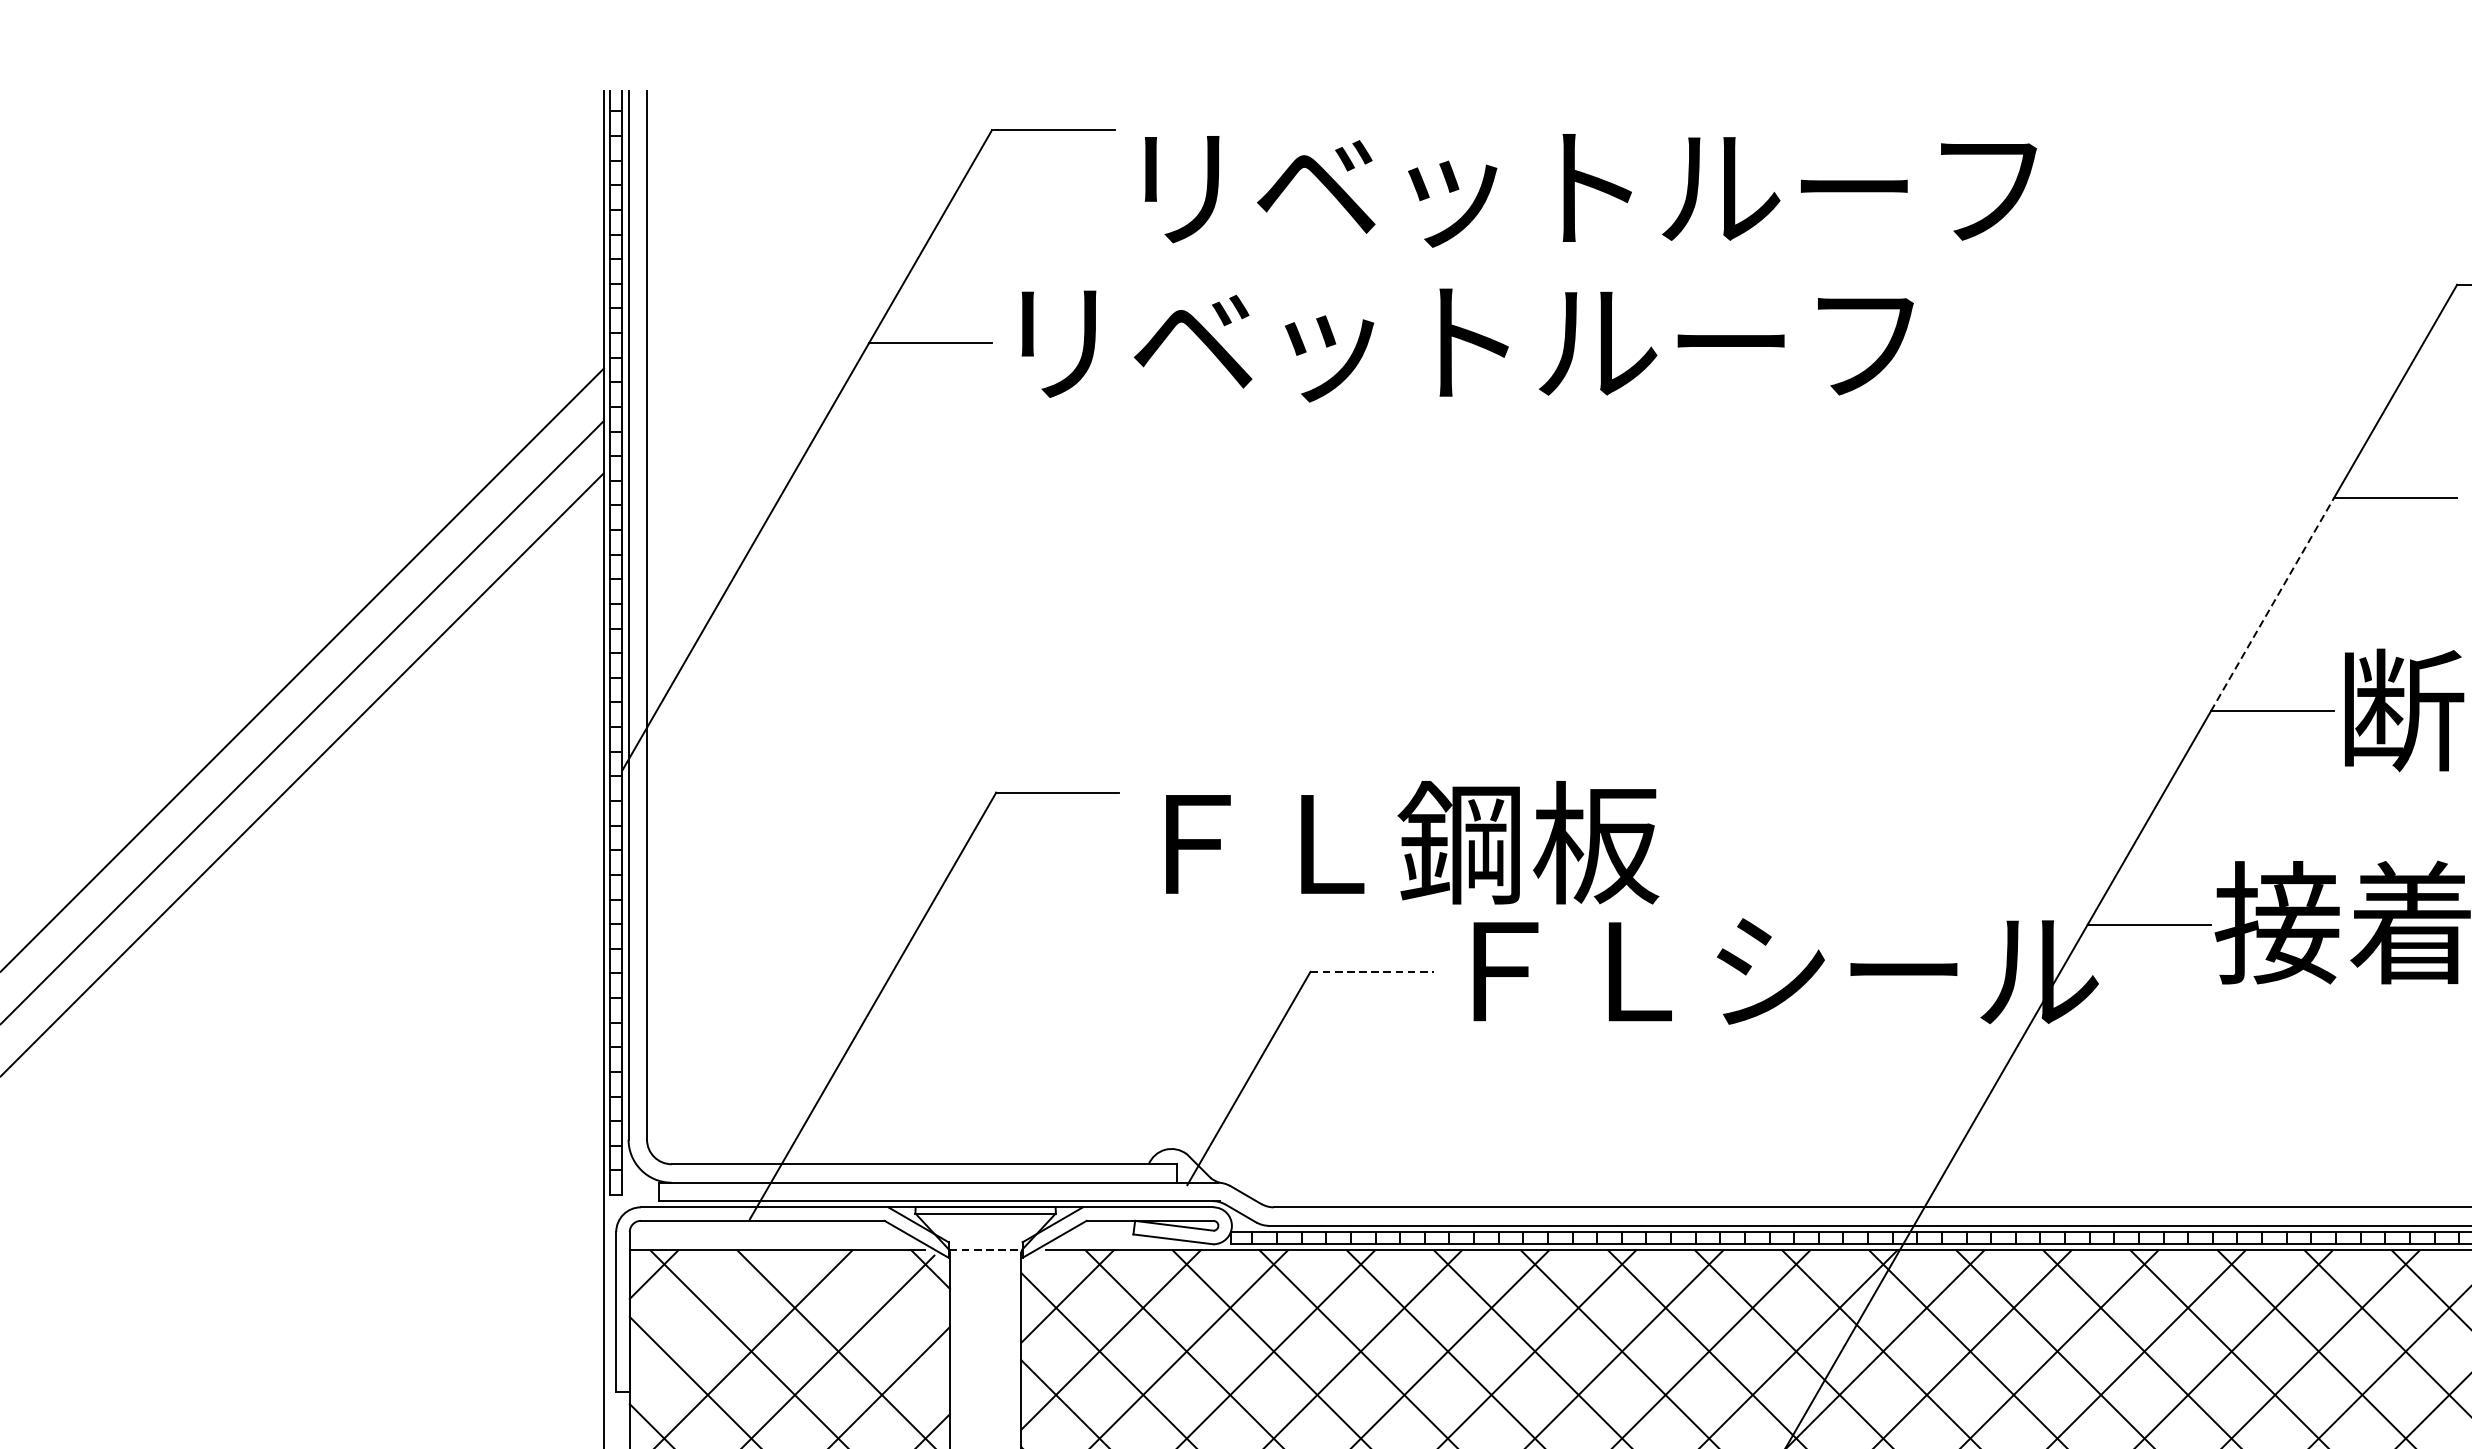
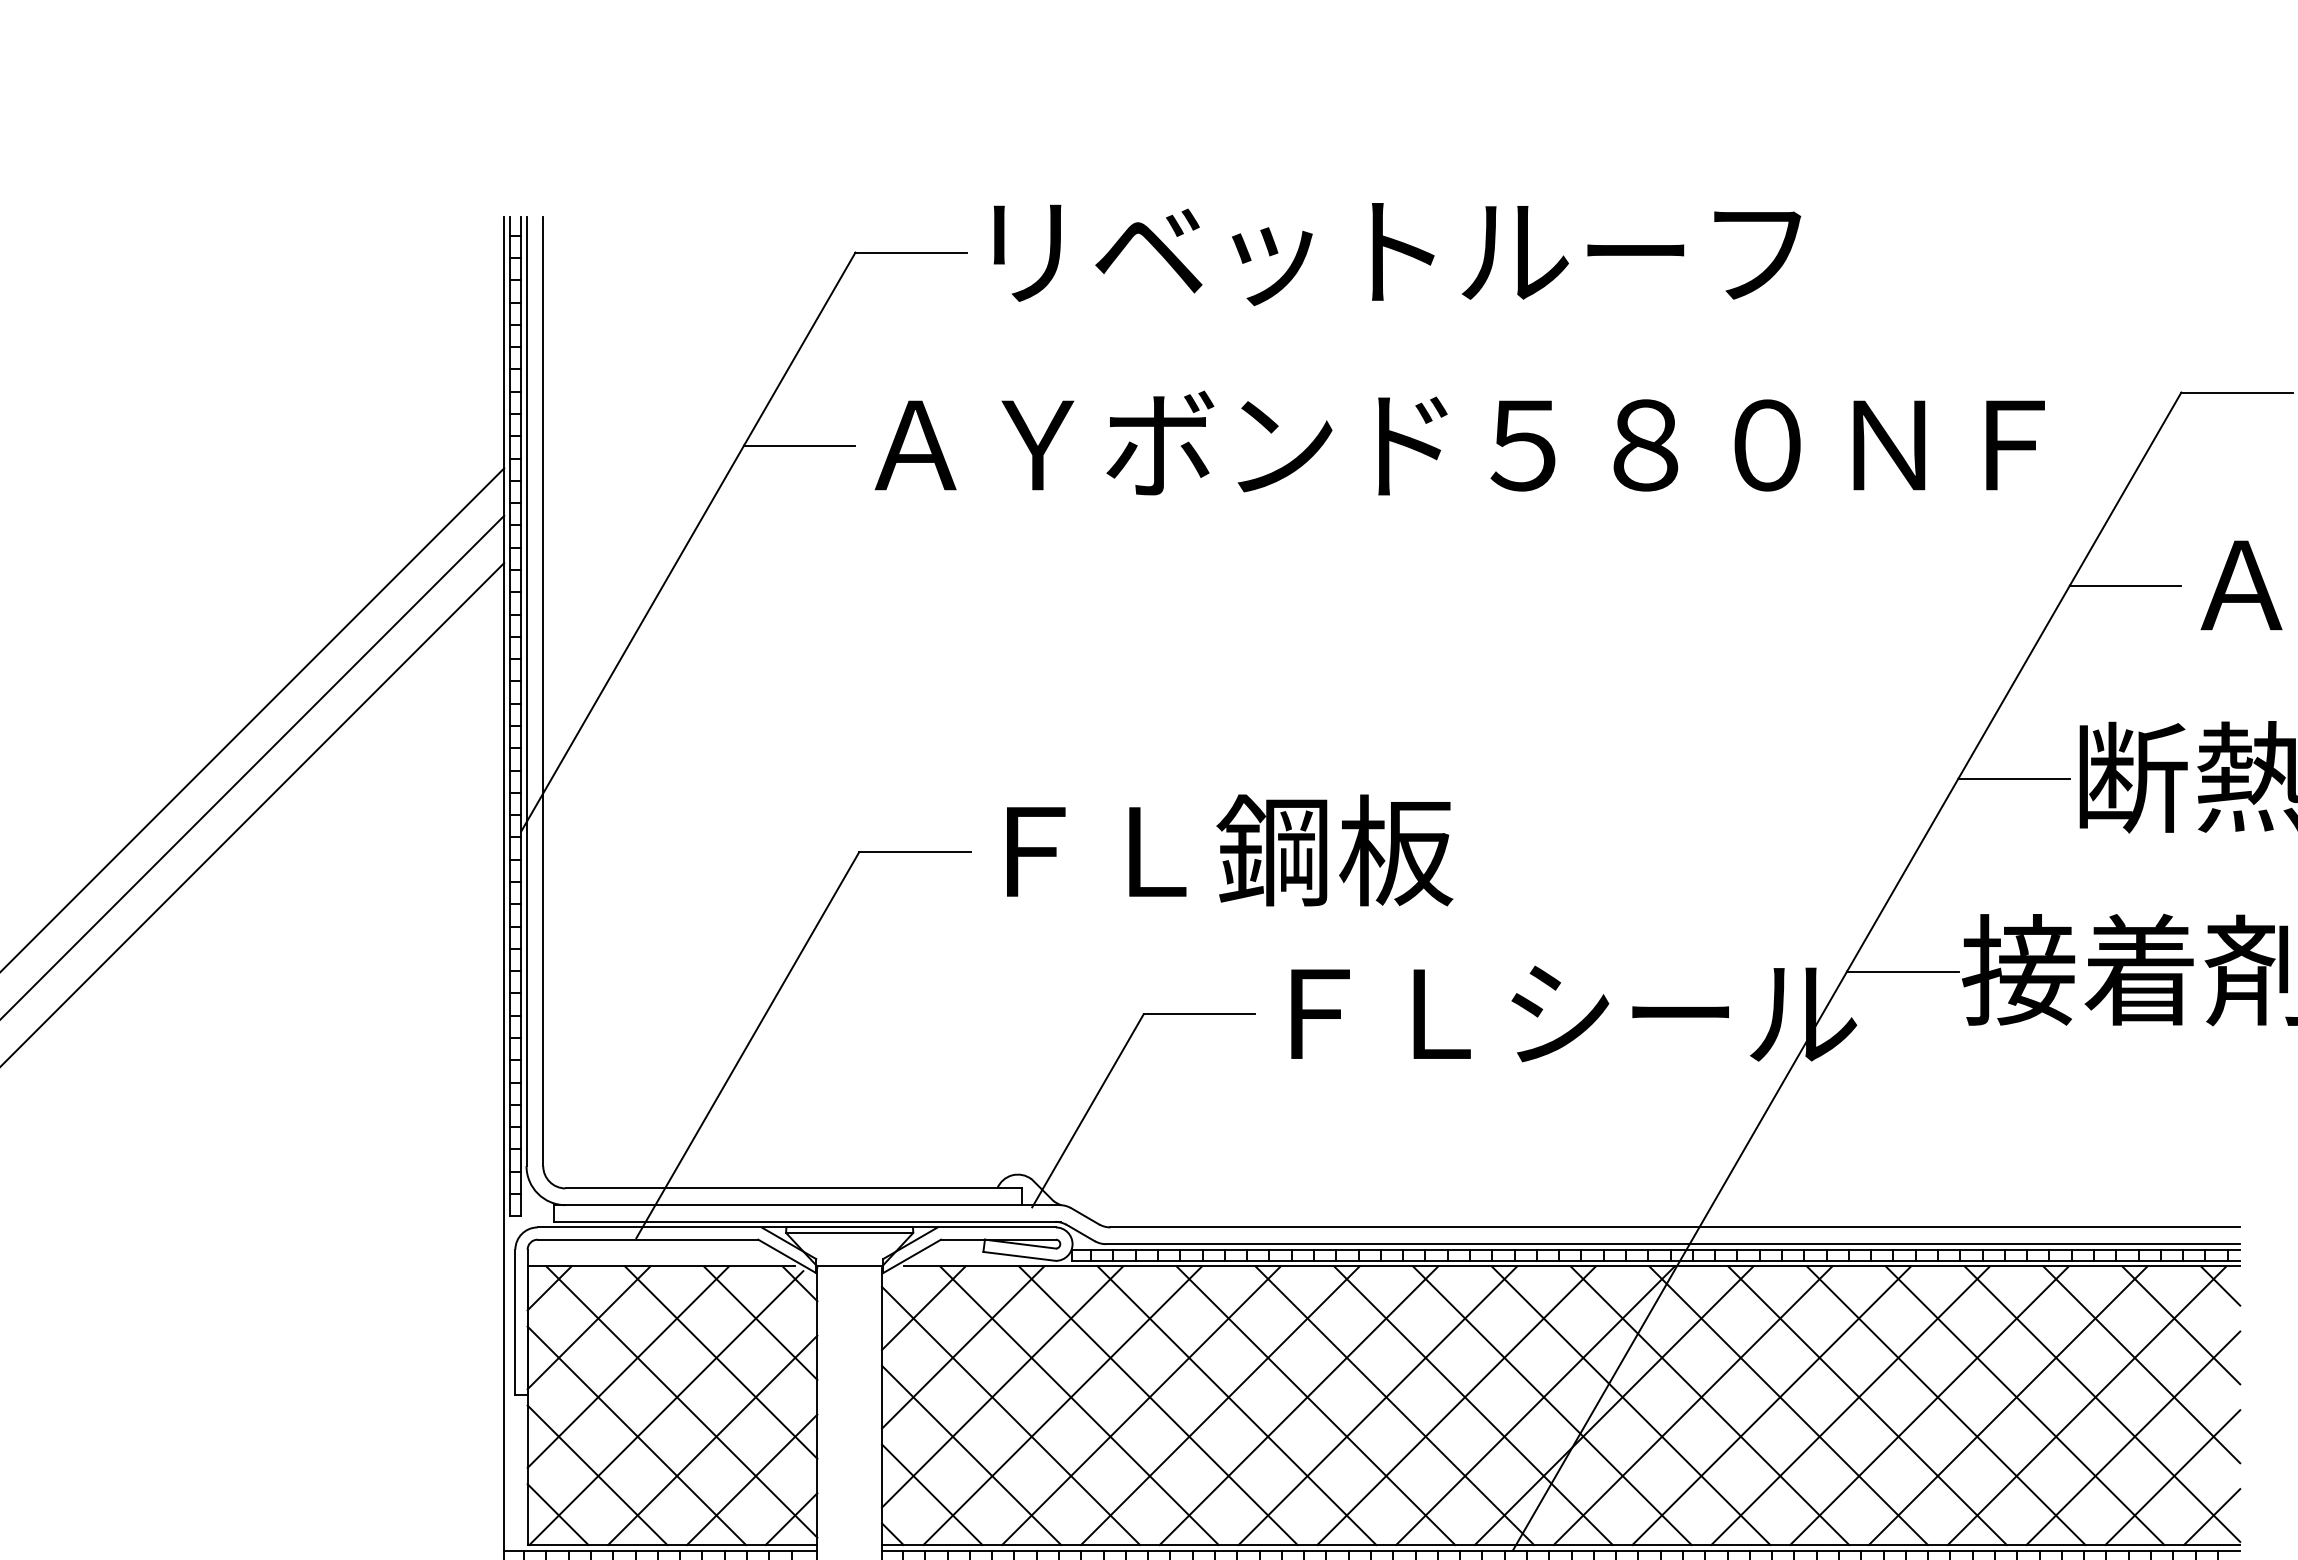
text: (1590, 190) -> (1397, 254), moved
text: (1659, 342) -> (1459, 444), リベットルーフ -> ＡＹボンド５８０ＮＦ
line: (2272, 604) -> (2014, 681), dashed -> solid
text: (1413, 842) -> (1230, 850), moved
line: (1372, 972) -> (1199, 1014), dashed -> solid
line: (985, 1250) -> (849, 1266), dashed -> solid
line: (887, 1312) -> (760, 1322), added
line: (697, 1317) -> (588, 1327), added

